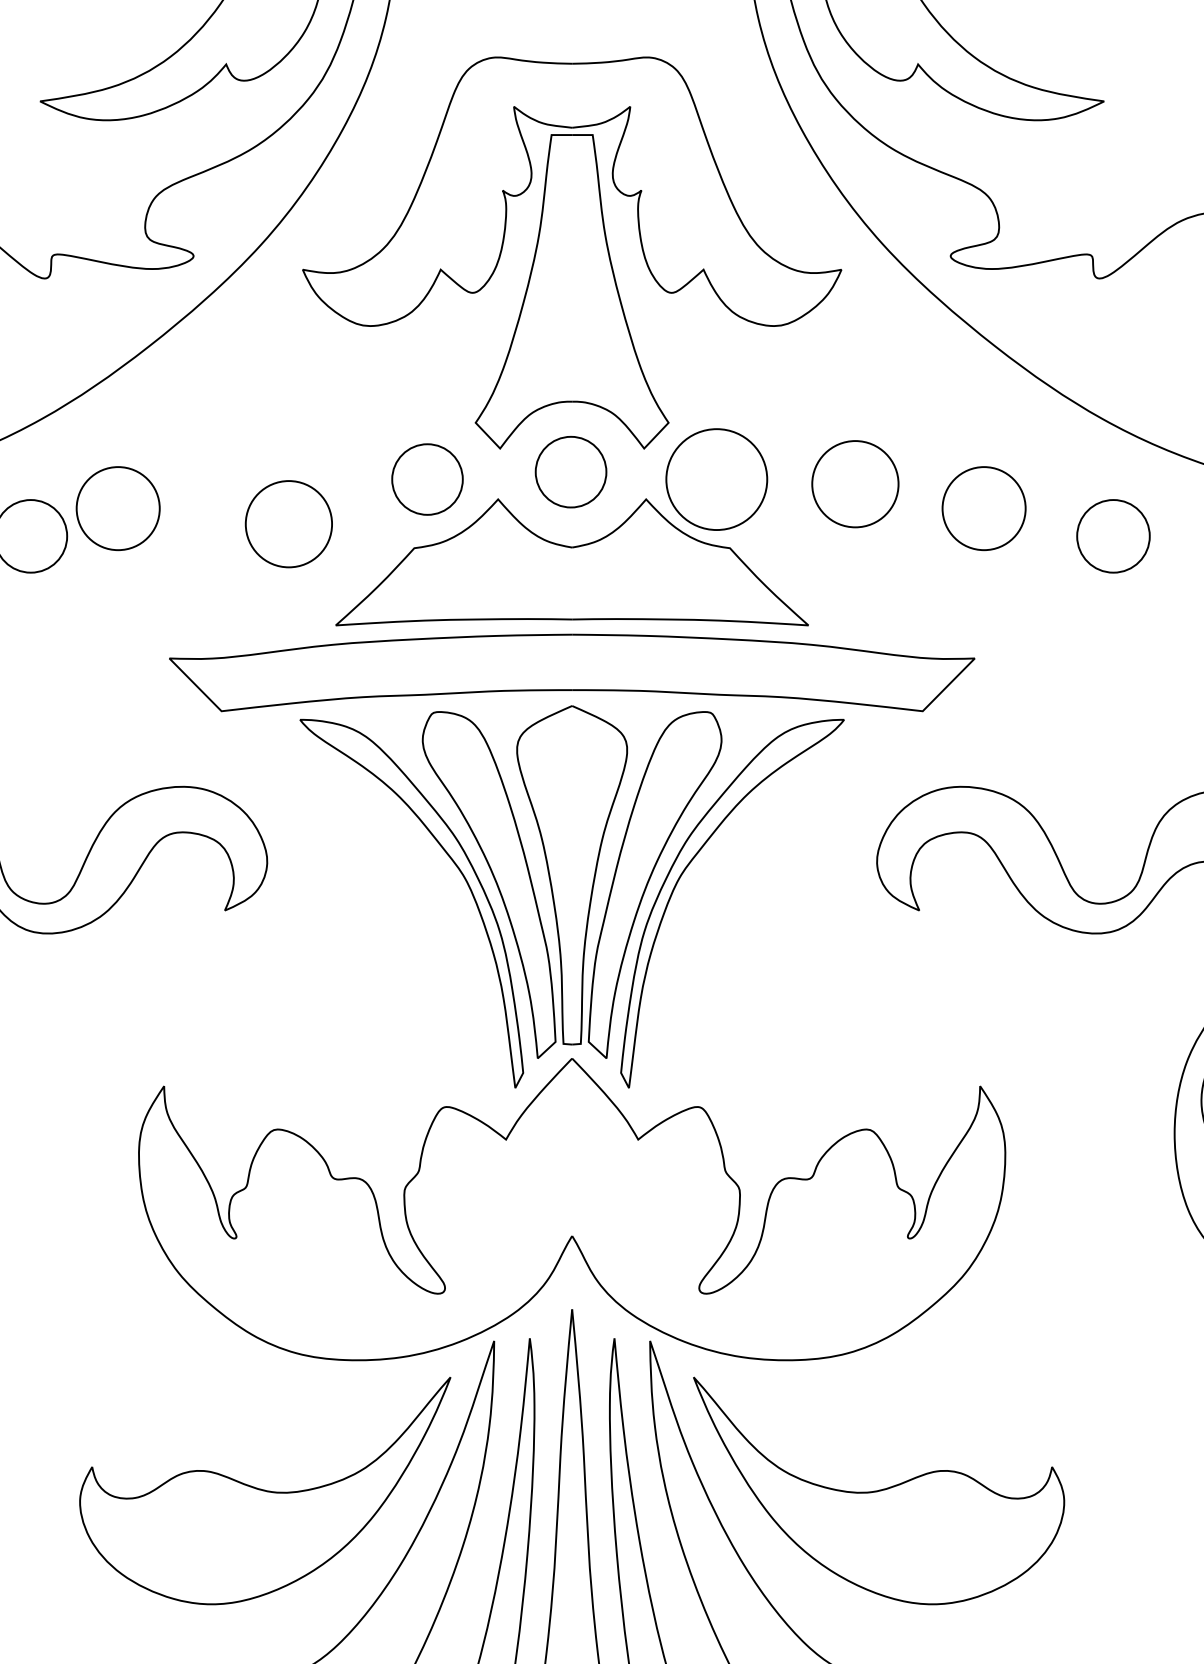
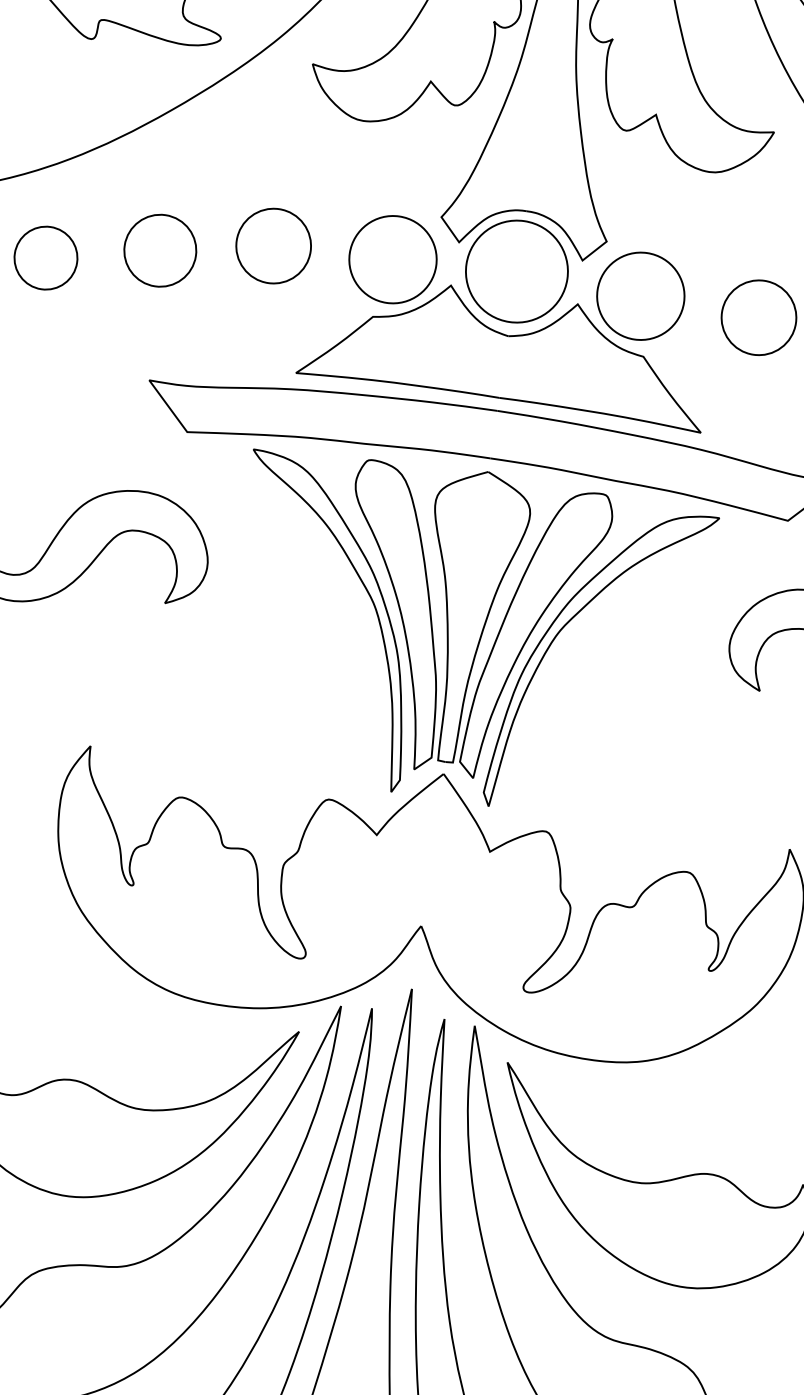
part: (570, 471) -> (516, 270), size x1.67
part: (427, 479) -> (392, 259), size x1.43
part: (117, 508) -> (159, 250), moved
part: (288, 524) -> (273, 246), moved

